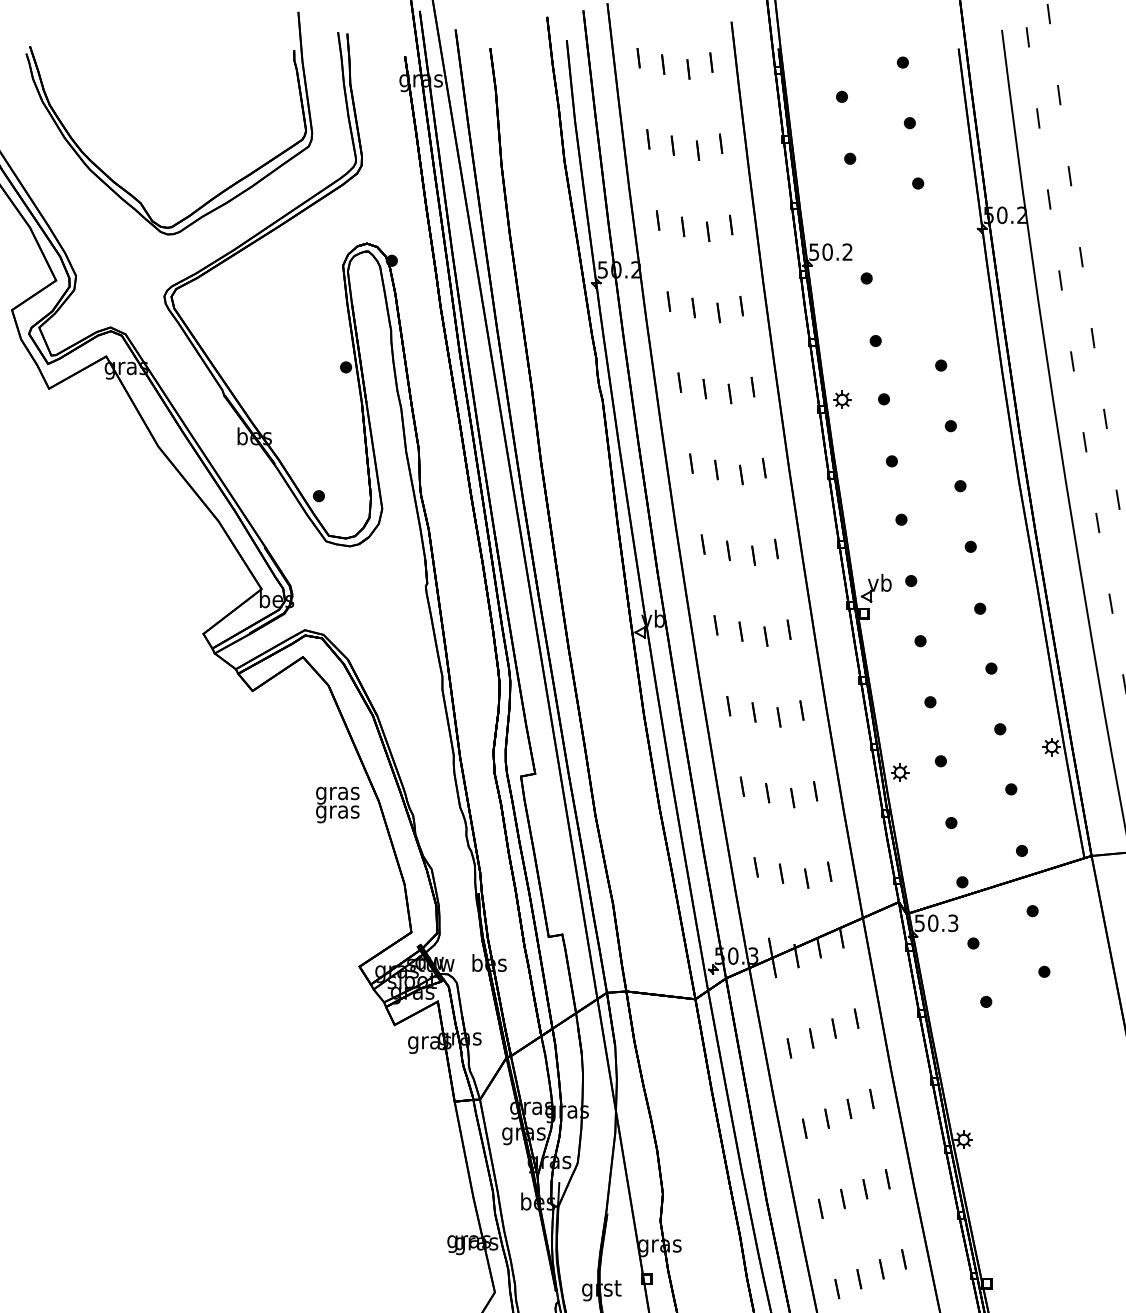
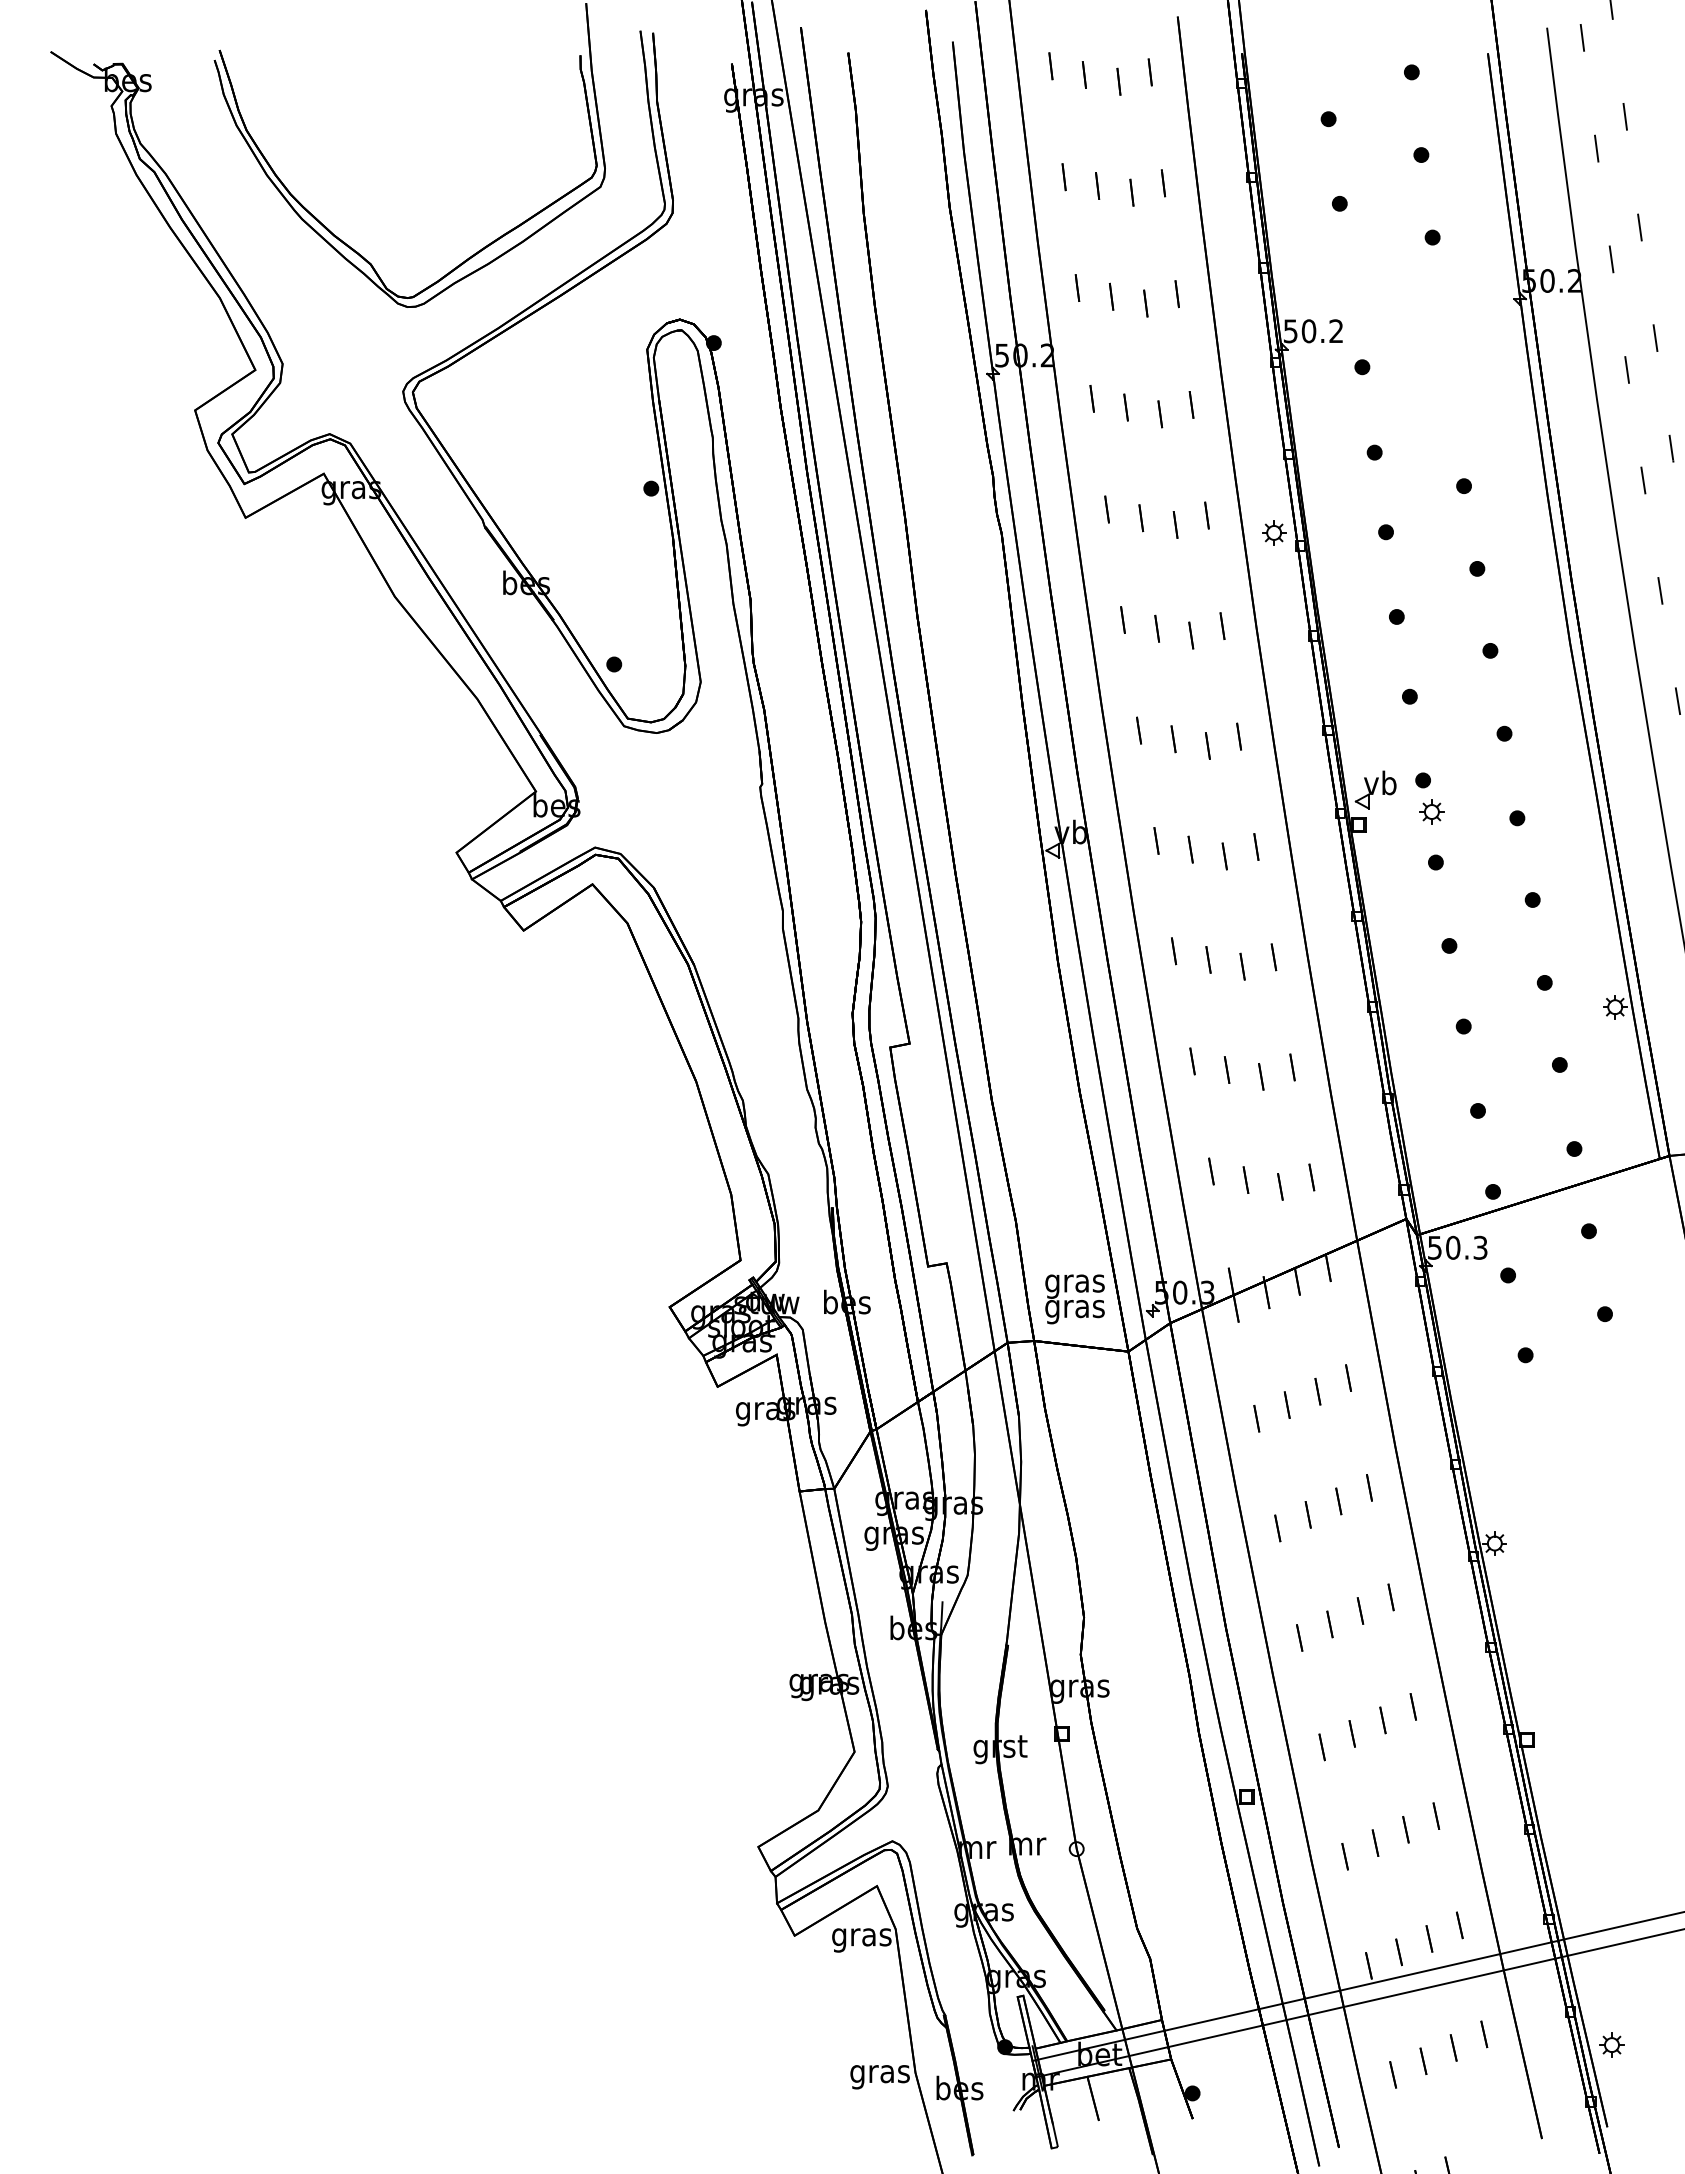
part: (842, 399) -> (1274, 532), moved
part: (899, 772) -> (1431, 811), moved
text: (337, 805) -> (1074, 1299), moved

